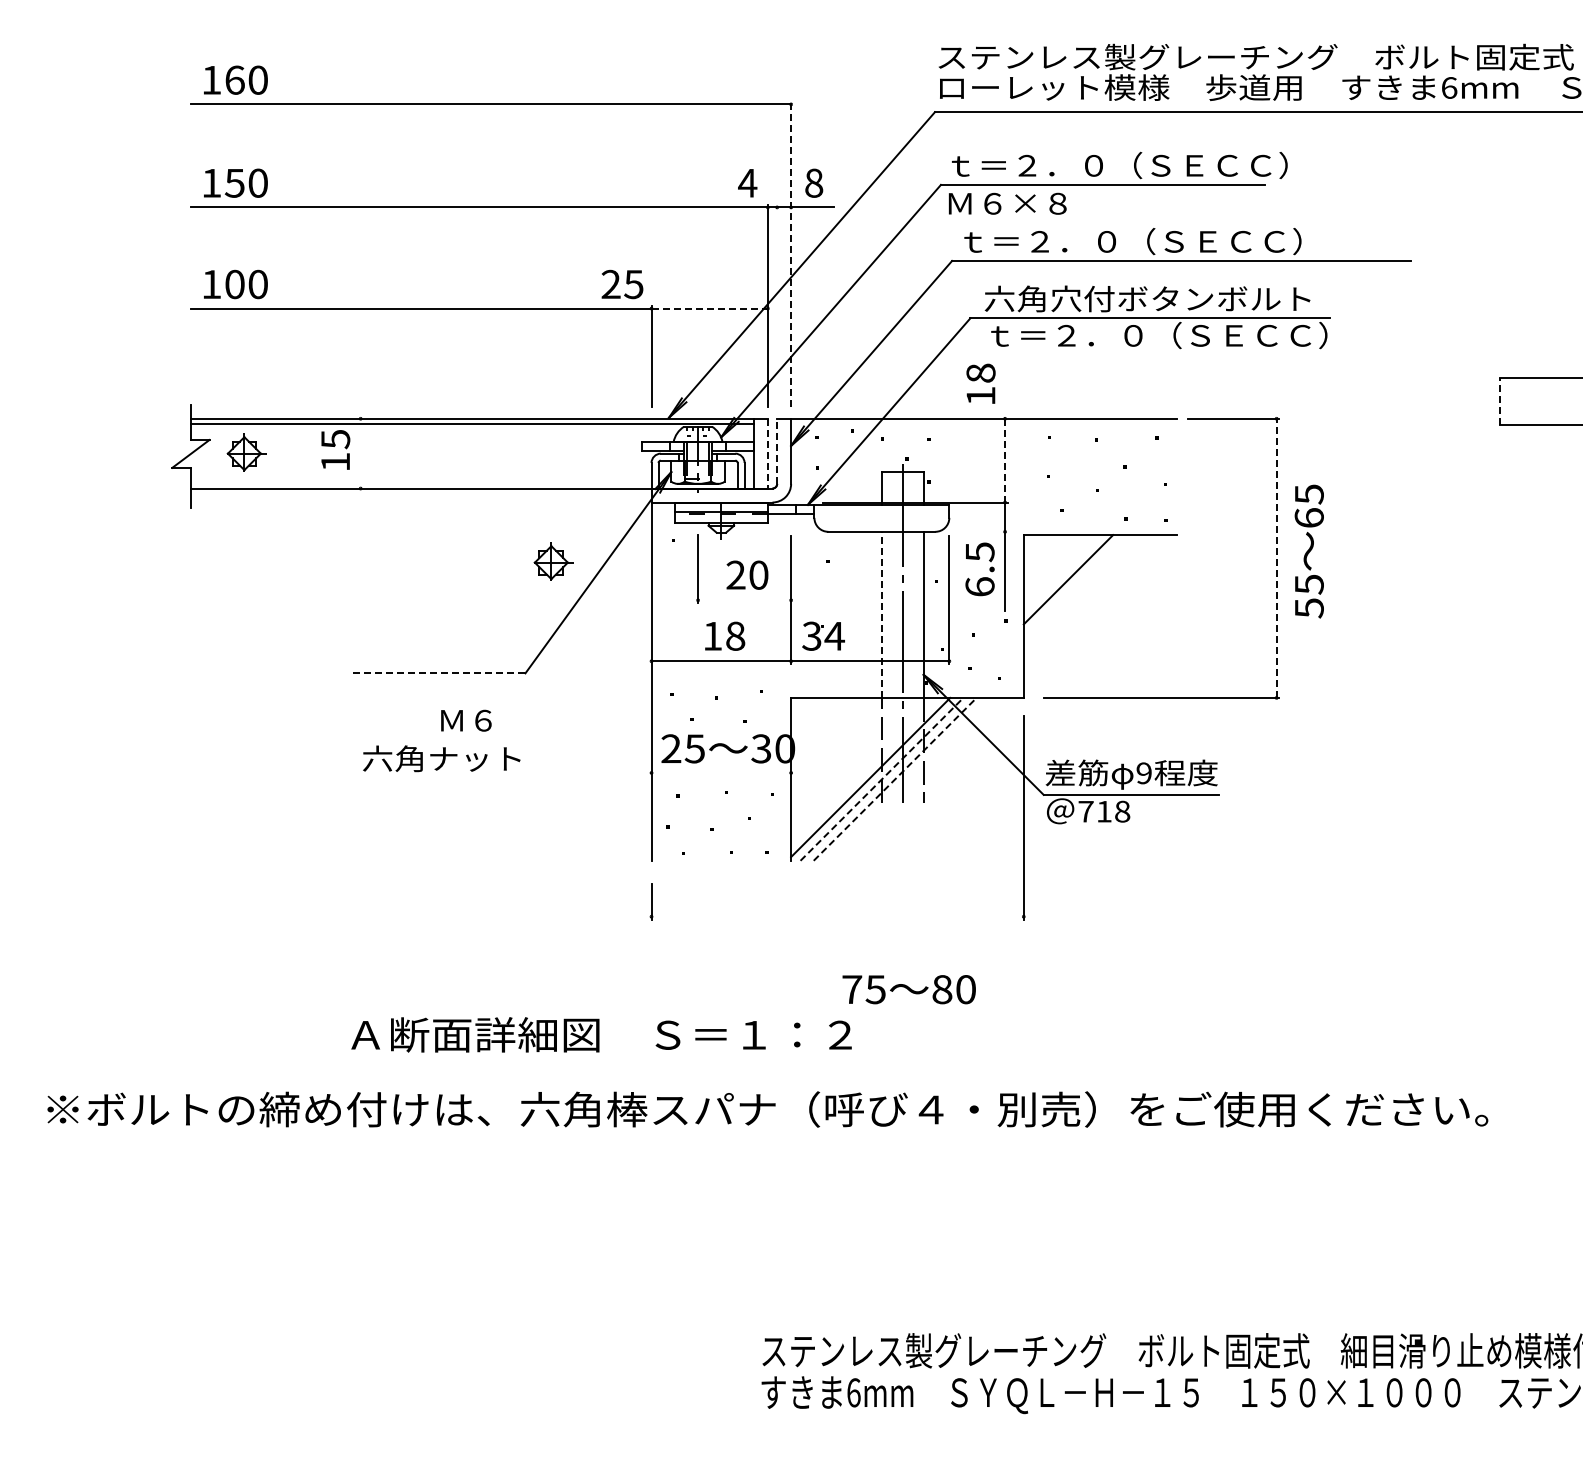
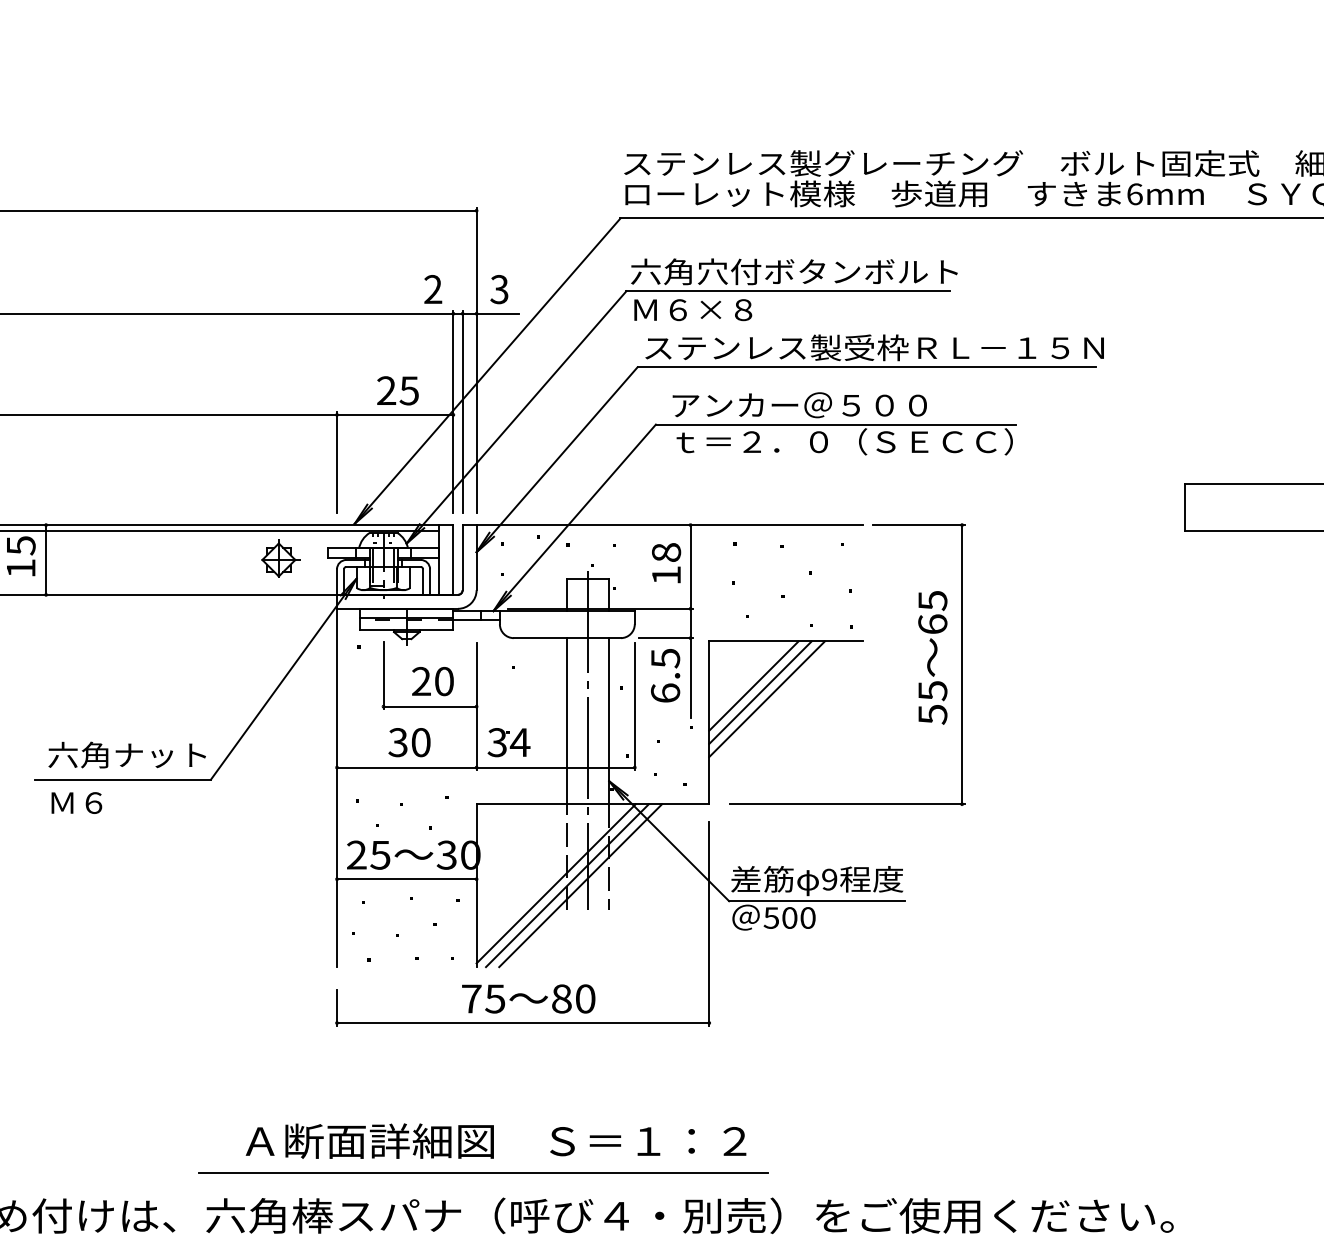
text: (1116, 165) -> (801, 271), ｔ＝２．０（ＳＥＣＣ） -> 六角穴付ボタンボルト
text: (747, 182) -> (432, 288), 4 -> 2
text: (814, 182) -> (499, 288), 8 -> 3
text: (1188, 241) -> (873, 347), ｔ＝２．０（ＳＥＣＣ） -> ステンレス製受枠ＲＬ－１５Ｎ
line: (791, 254) -> (476, 360), dashed -> solid
text: (622, 284) -> (397, 390), moved
text: (1147, 298) -> (832, 404), 六角穴付ボタンボルト -> アンカー＠５００
line: (777, 305) -> (462, 411), added
line: (710, 308) -> (395, 414), dashed -> solid
text: (980, 383) -> (665, 562), moved
line: (1499, 400) -> (1184, 506), dashed -> solid
line: (777, 451) -> (462, 557), dashed -> solid
line: (360, 453) -> (45, 559), added
line: (767, 453) -> (452, 559), dashed -> solid
line: (1005, 460) -> (690, 566), dashed -> solid
line: (980, 531) -> (665, 637), added
text: (1308, 551) -> (931, 657), moved
line: (1276, 558) -> (961, 664), dashed -> solid
part: (553, 561) -> (280, 558), moved
line: (1074, 586) -> (759, 692), added
line: (1081, 592) -> (766, 698), added
line: (744, 600) -> (429, 706), added
line: (881, 614) -> (566, 720), dashed -> solid
text: (724, 635) -> (409, 741), 18 -> 30
line: (436, 673) -> (121, 779), dashed -> solid
text: (466, 720) -> (76, 802), moved
text: (441, 758) -> (126, 754), moved
line: (721, 772) -> (406, 878), added
line: (882, 779) -> (567, 885), dashed -> solid
line: (895, 779) -> (580, 885), dashed -> solid
text: (1104, 811) -> (789, 917), 718 -> 500
line: (837, 916) -> (522, 1022), added
text: (908, 989) -> (527, 998), moved
text: (601, 1034) -> (495, 1140), moved
line: (797, 1066) -> (482, 1172), added

